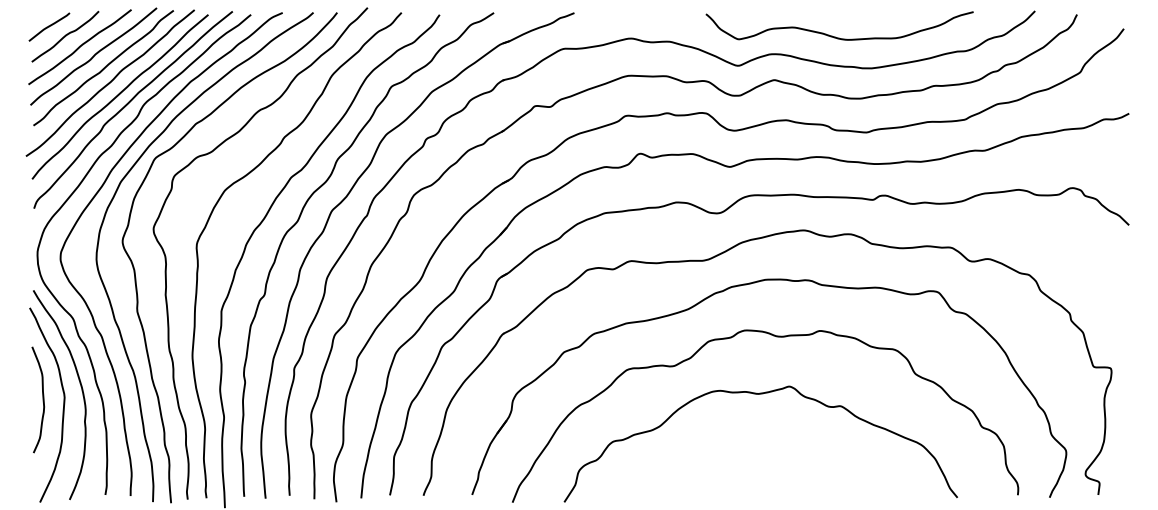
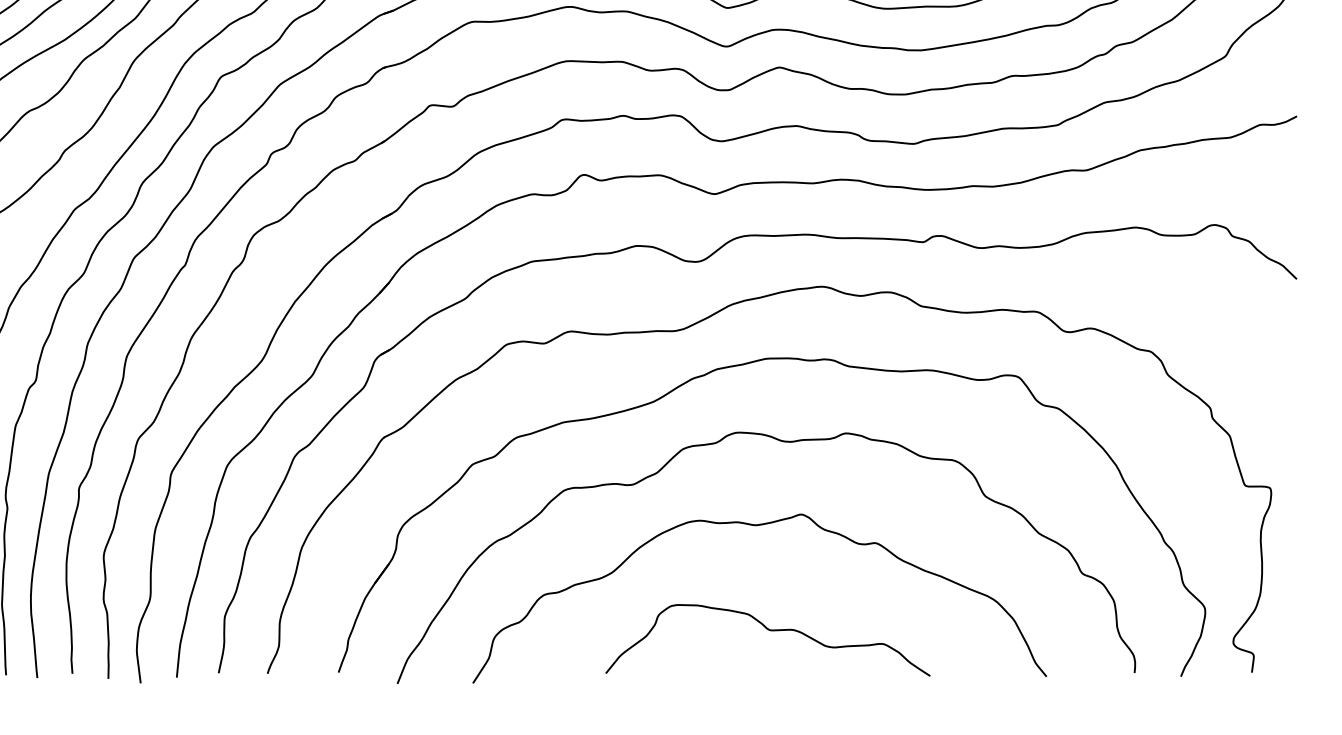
curve: (766, 466) -> (767, 631), added

